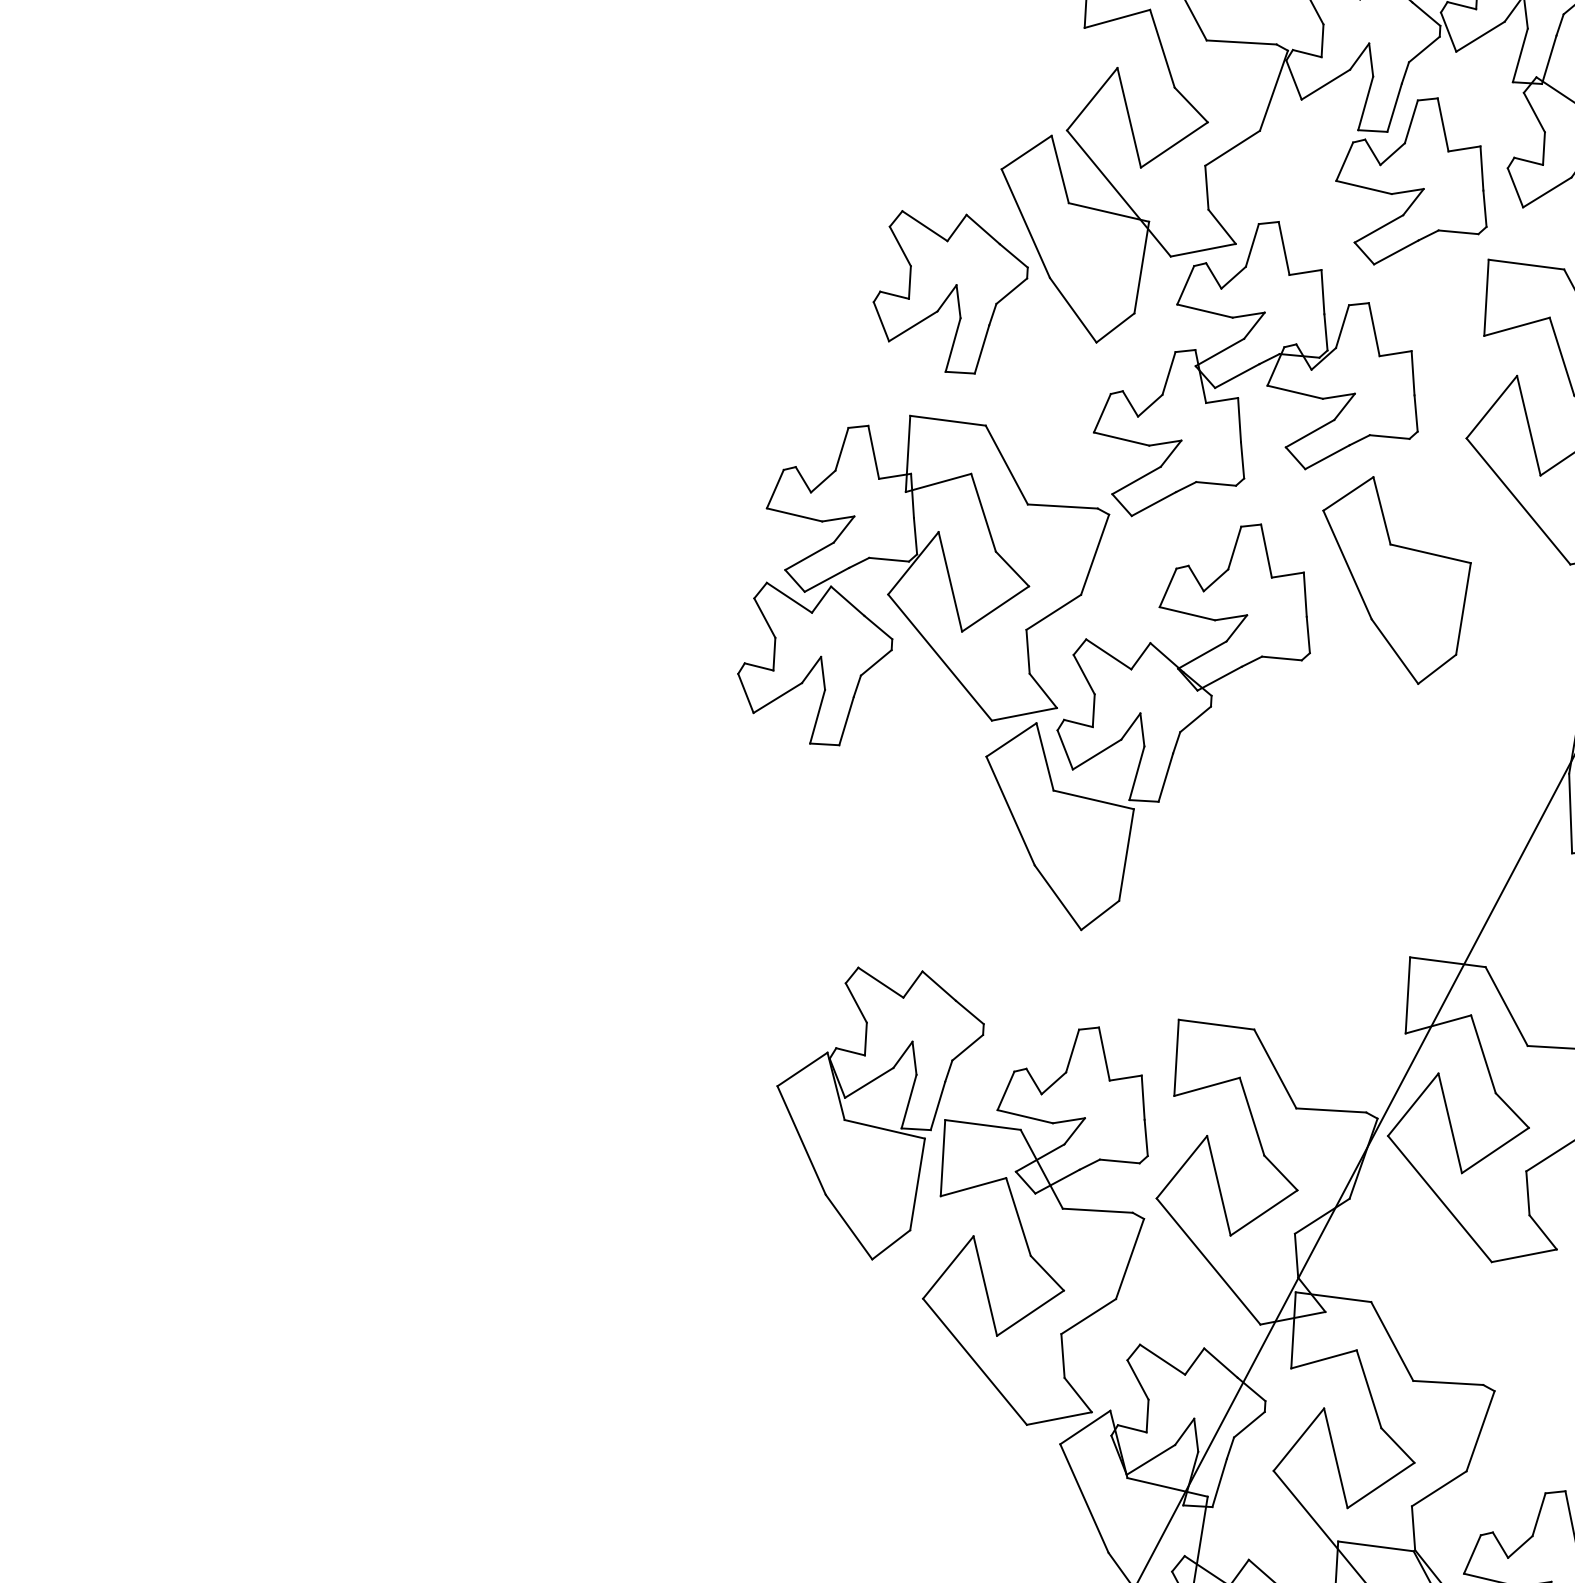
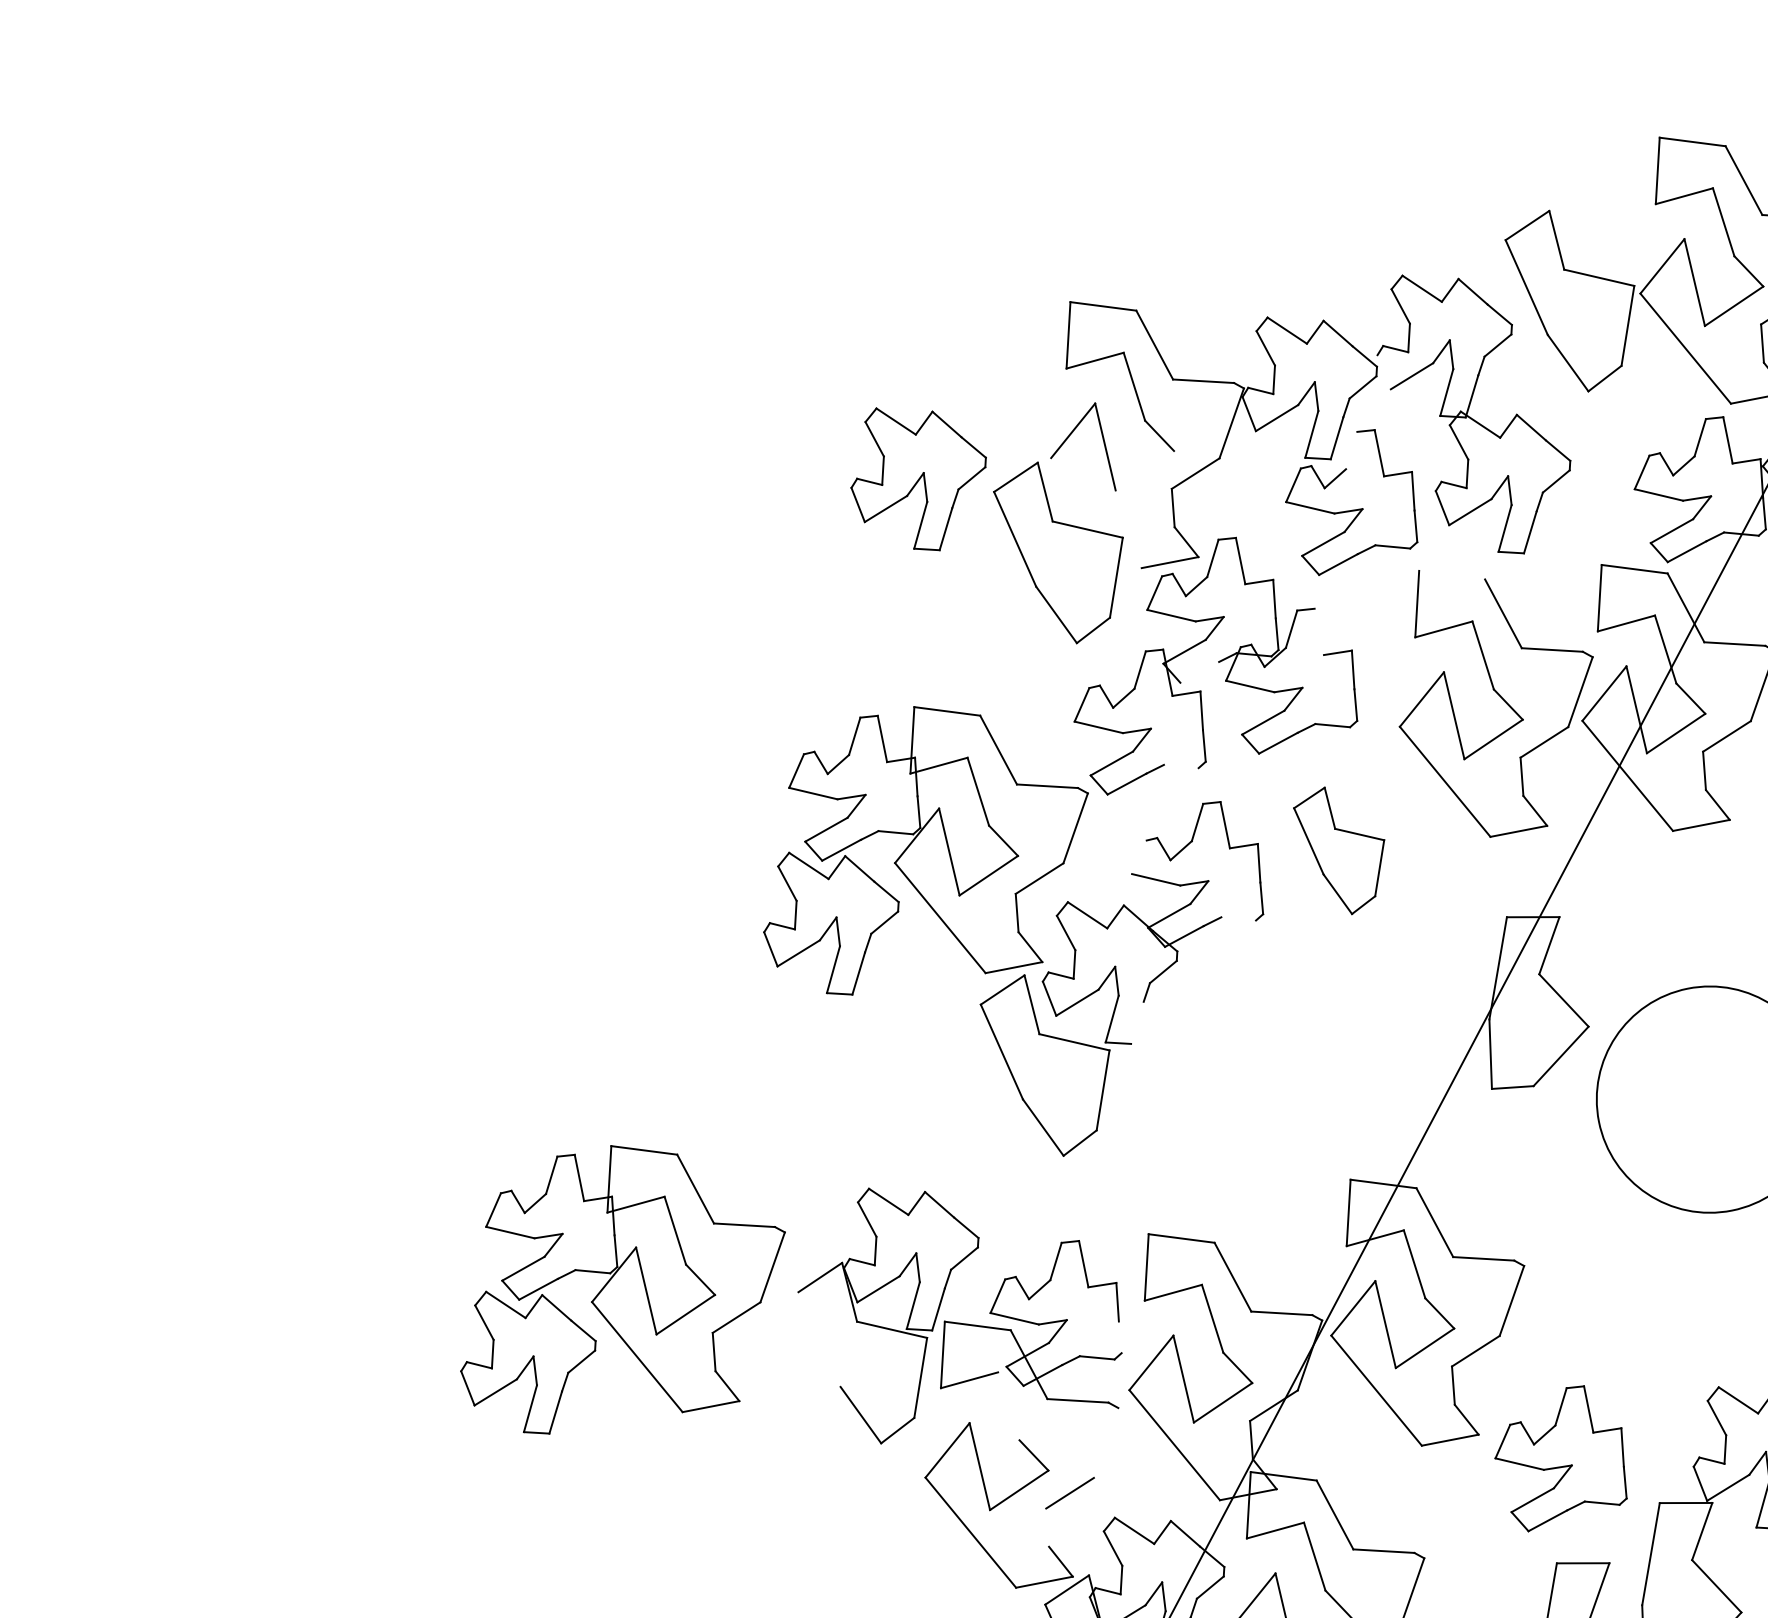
line: (1447, 32) -> (1383, 372), removed
line: (1411, 121) -> (1351, 450), removed
line: (1173, 144) -> (1144, 470), removed
line: (1118, 193) -> (1096, 513), removed
line: (1526, 263) -> (1452, 574), removed
part: (950, 292) -> (918, 479), moved
line: (1373, 329) -> (1318, 631), removed
line: (1236, 375) -> (1199, 671), removed
line: (1215, 483) -> (1180, 766), removed
part: (1396, 580) -> (1338, 850), size x0.7
line: (1168, 588) -> (1139, 857), removed
line: (1281, 658) -> (1238, 918), removed
line: (1165, 777) -> (1137, 1022), removed
part: (575, 1083) -> (622, 1289), added
line: (1145, 1138) -> (1119, 1337), removed
line: (801, 1140) -> (819, 1339), removed
line: (1018, 1217) -> (1008, 1406), removed
line: (1129, 1258) -> (1105, 1442), removed
line: (1062, 1355) -> (1047, 1527), removed

